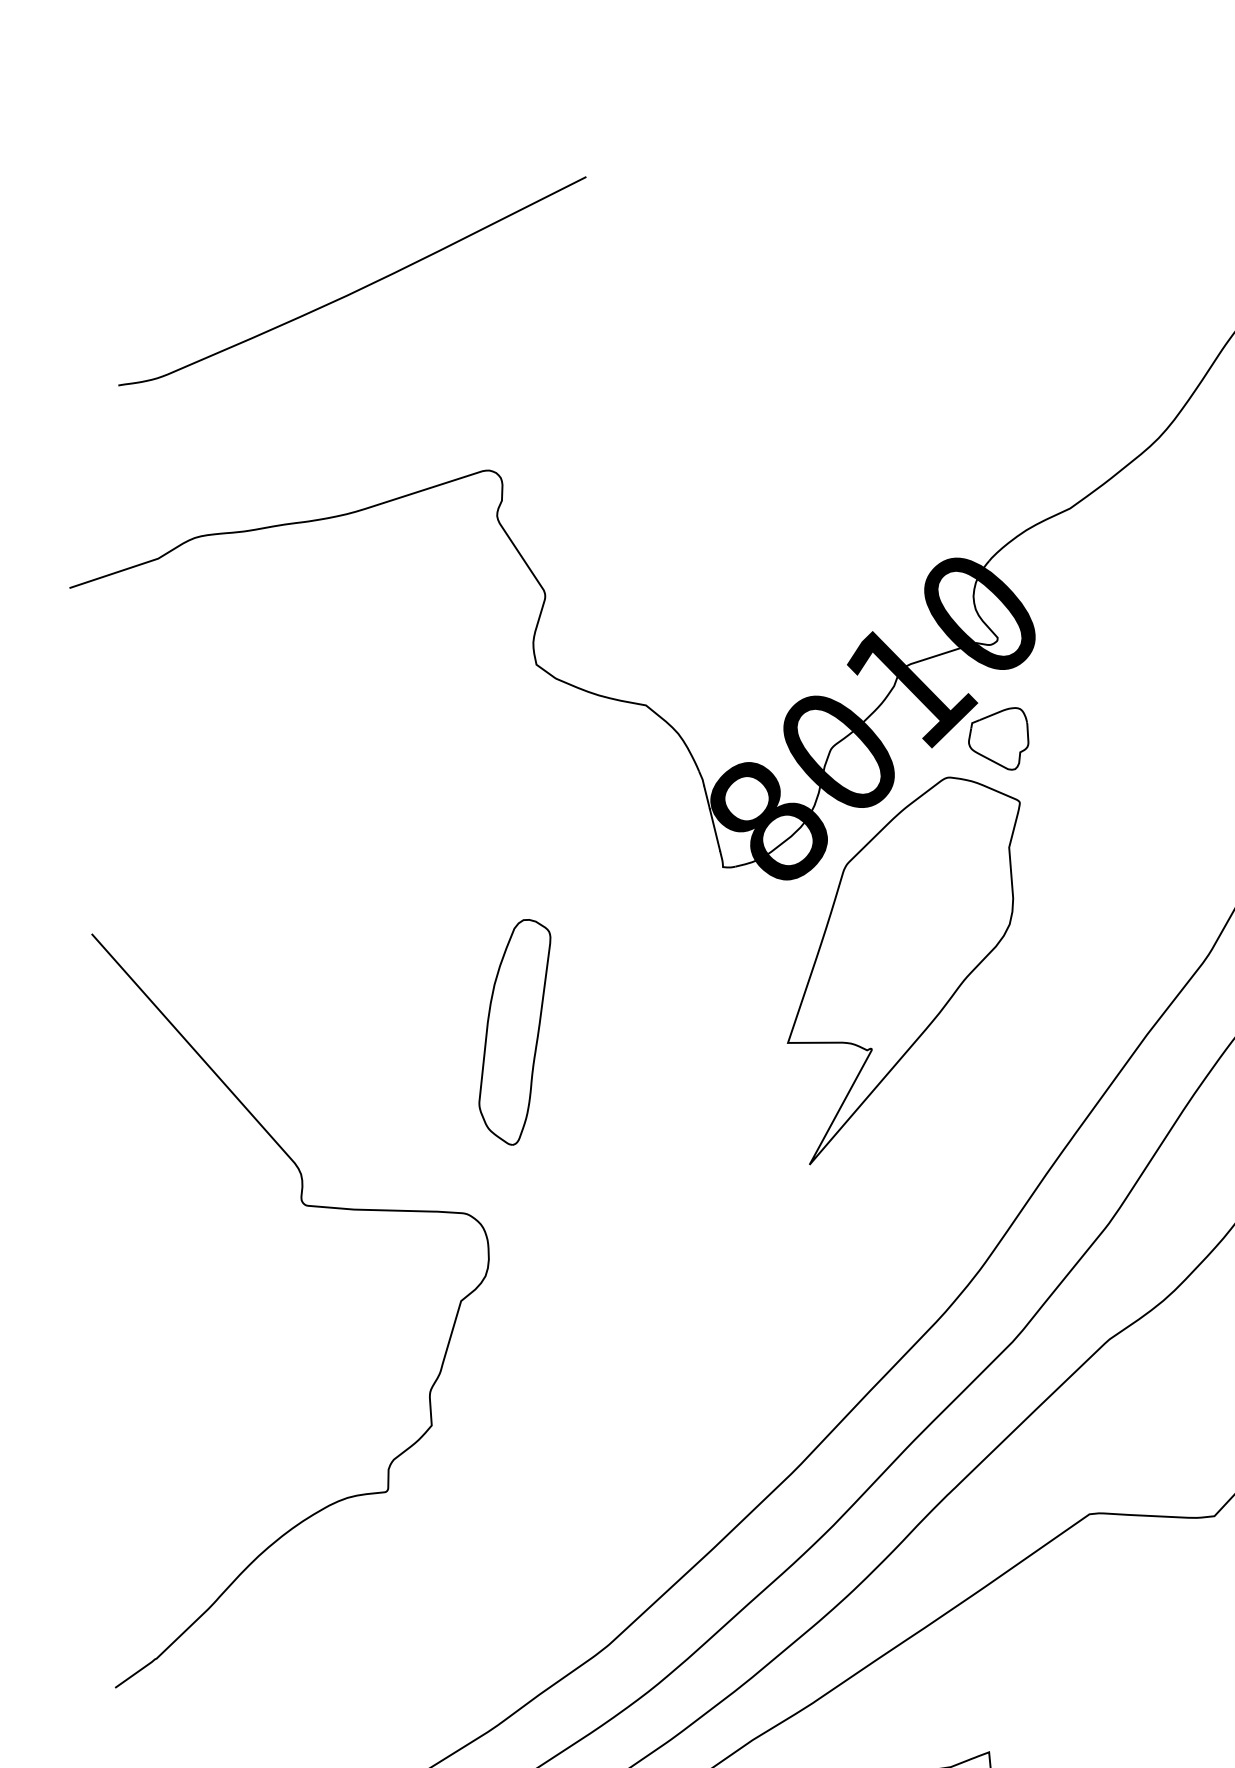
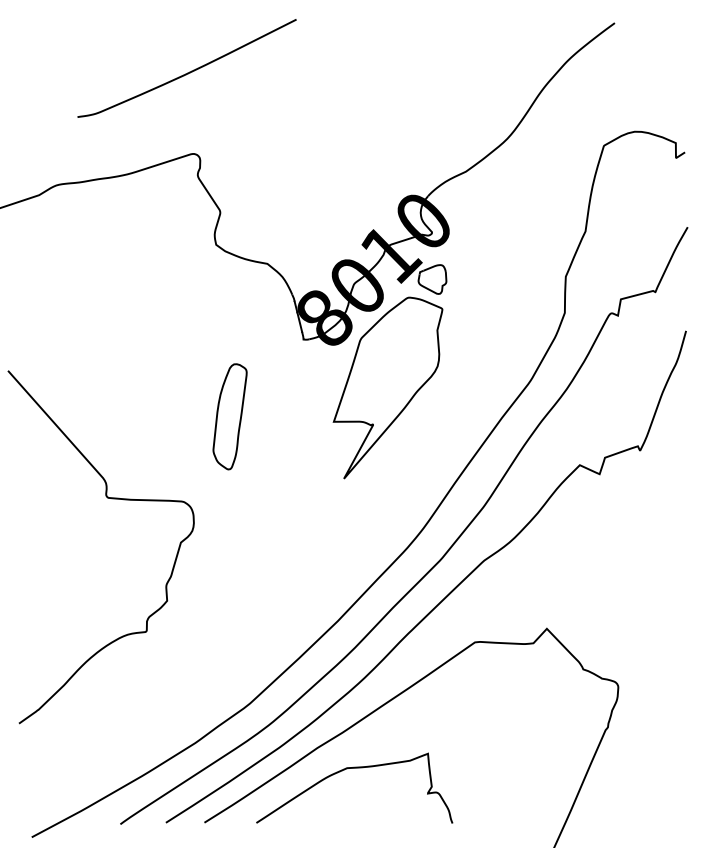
curve: (353, 290) -> (187, 72), moved
part: (513, 1031) -> (229, 416), moved

